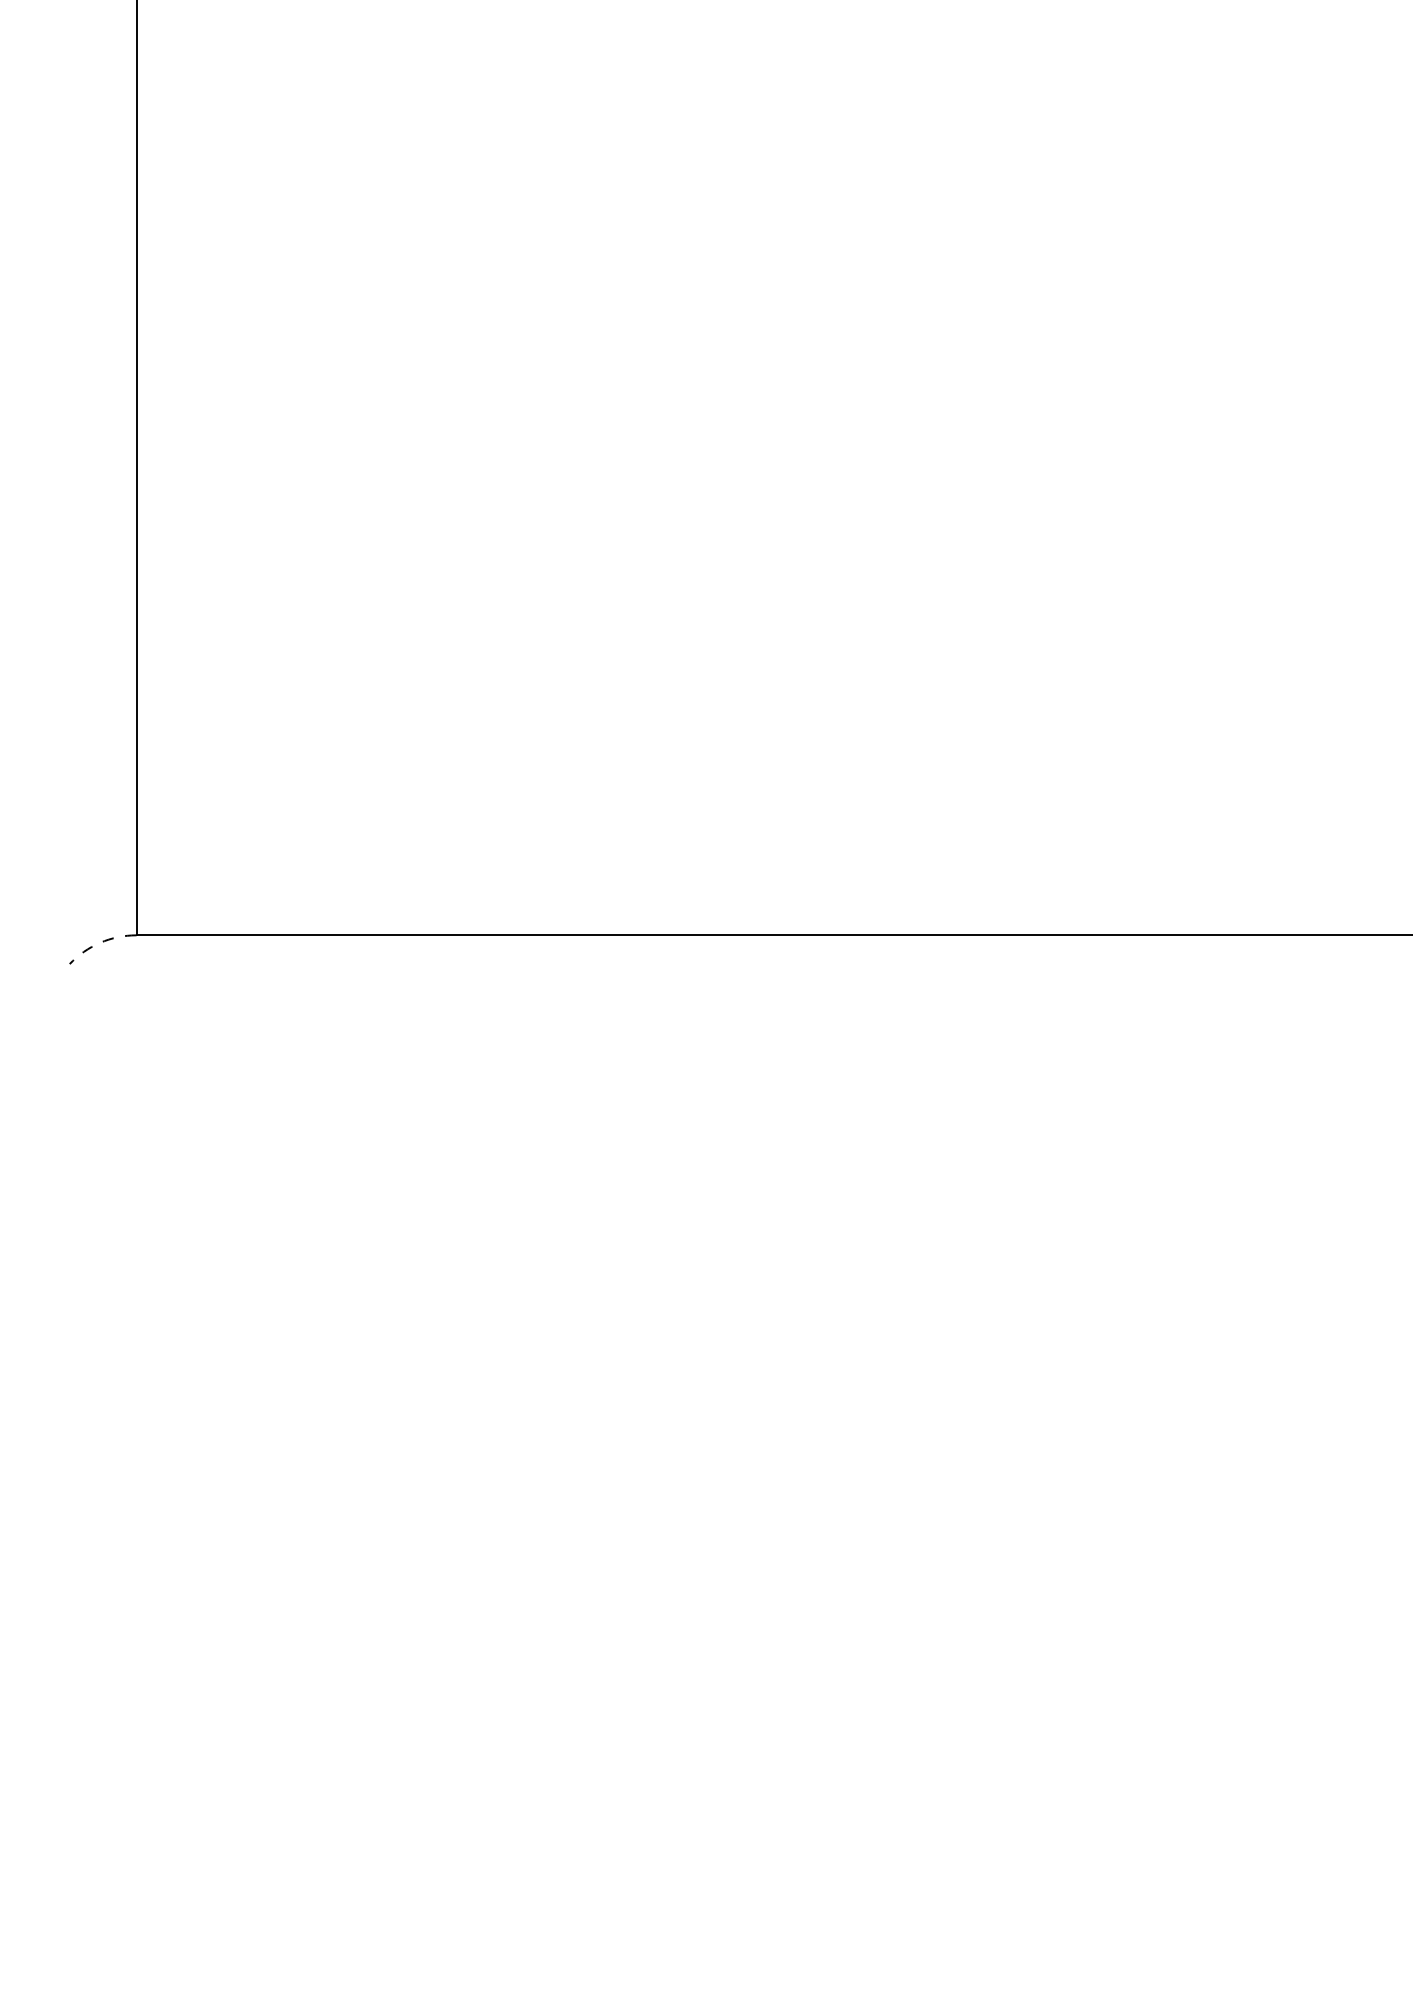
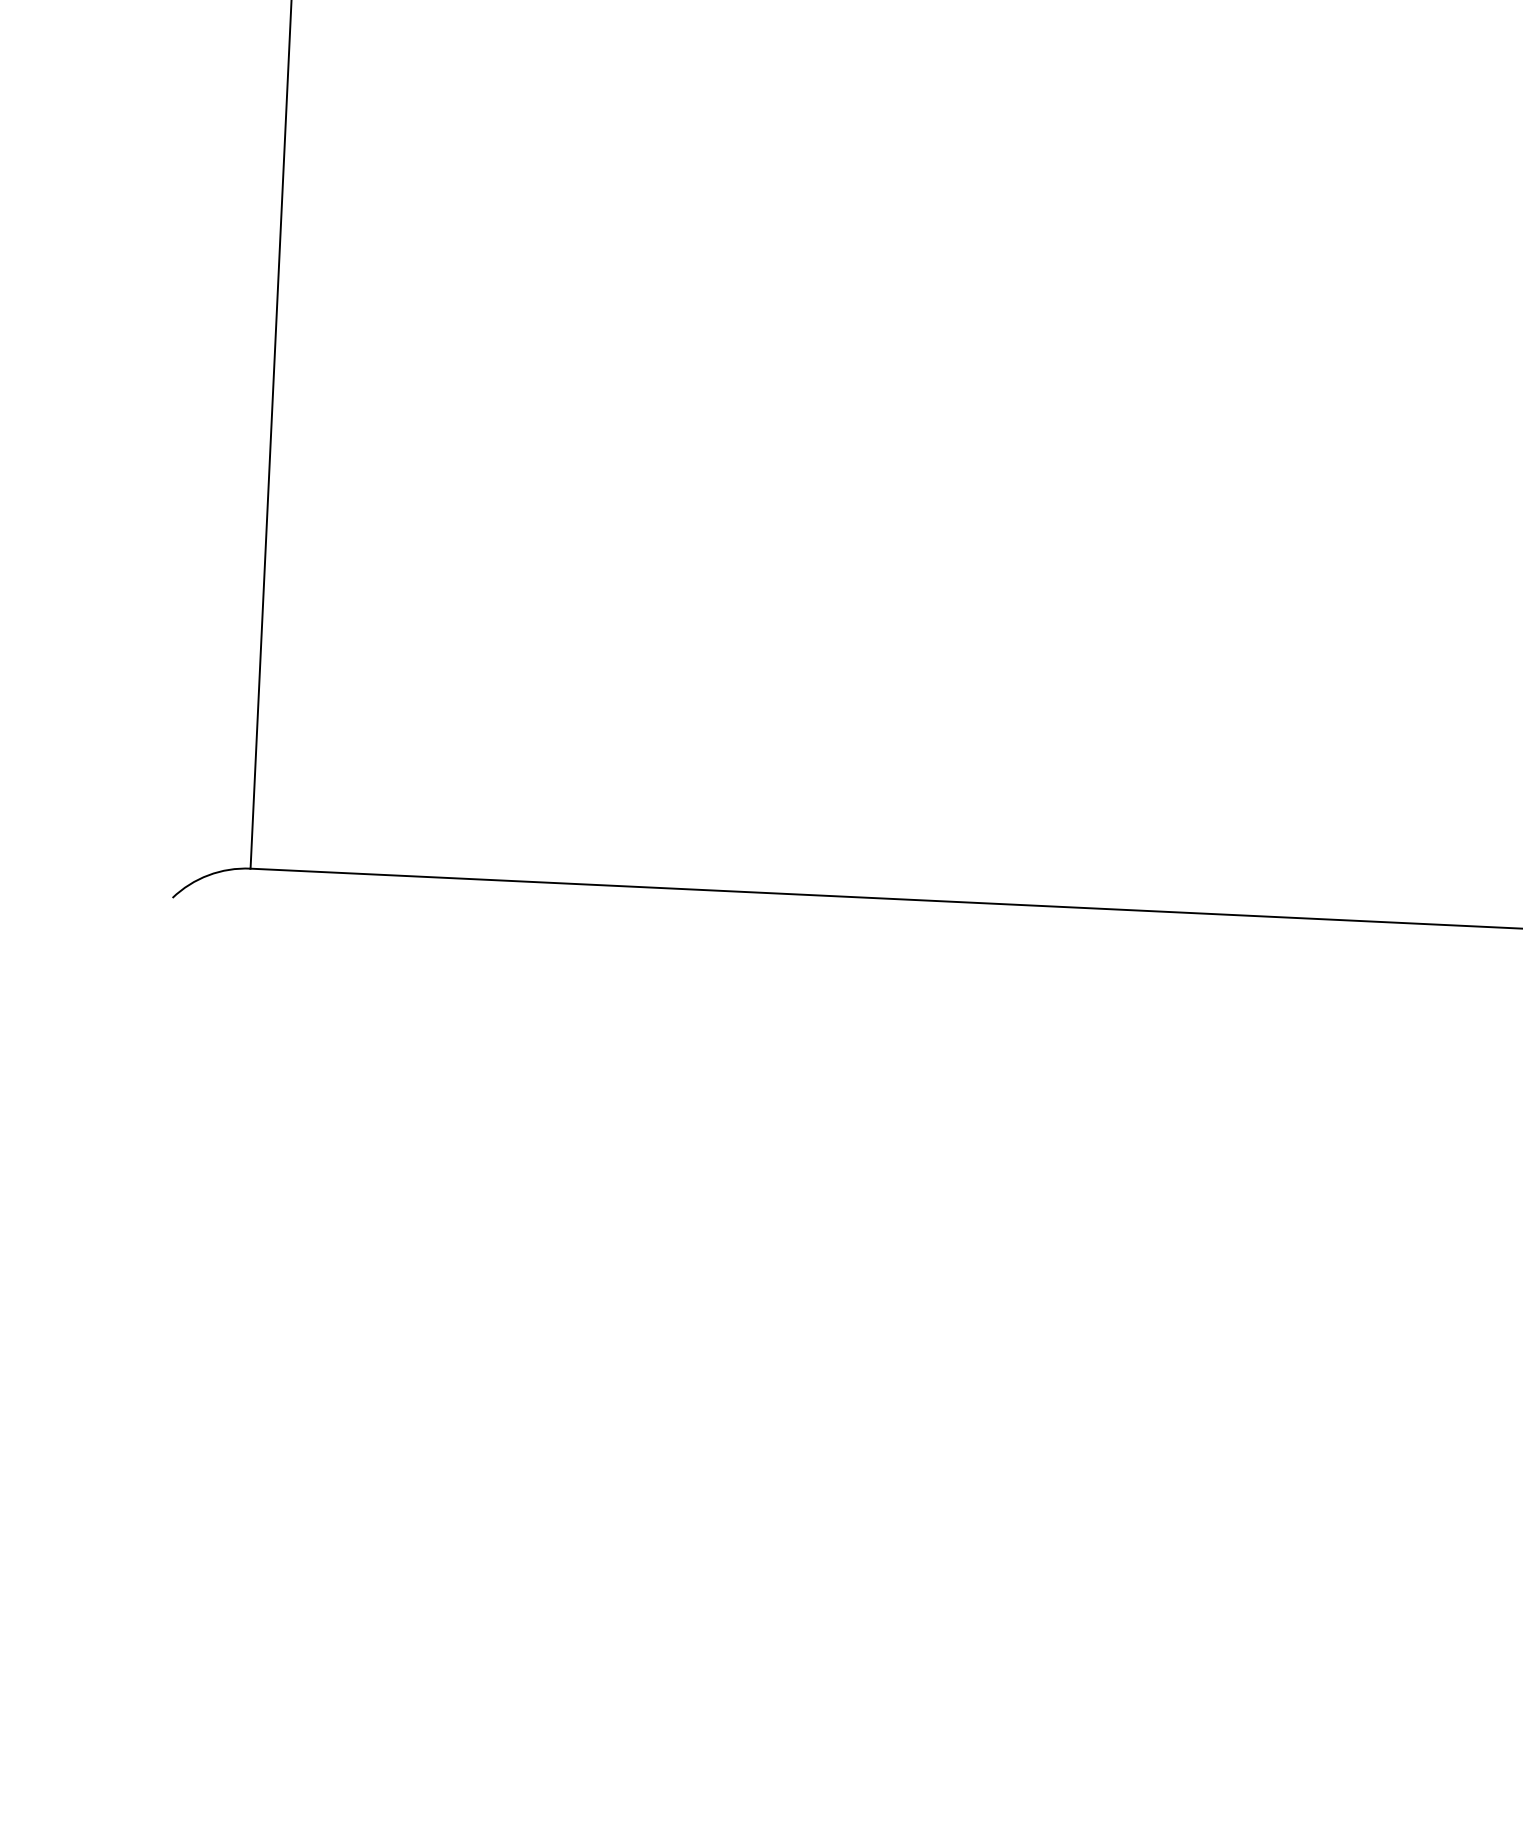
arc: (100, 942) -> (208, 874), dashed -> solid

